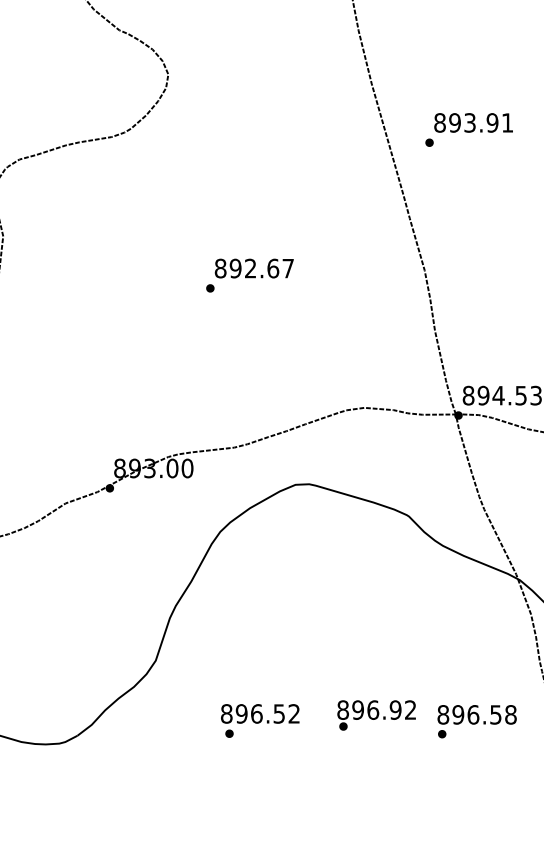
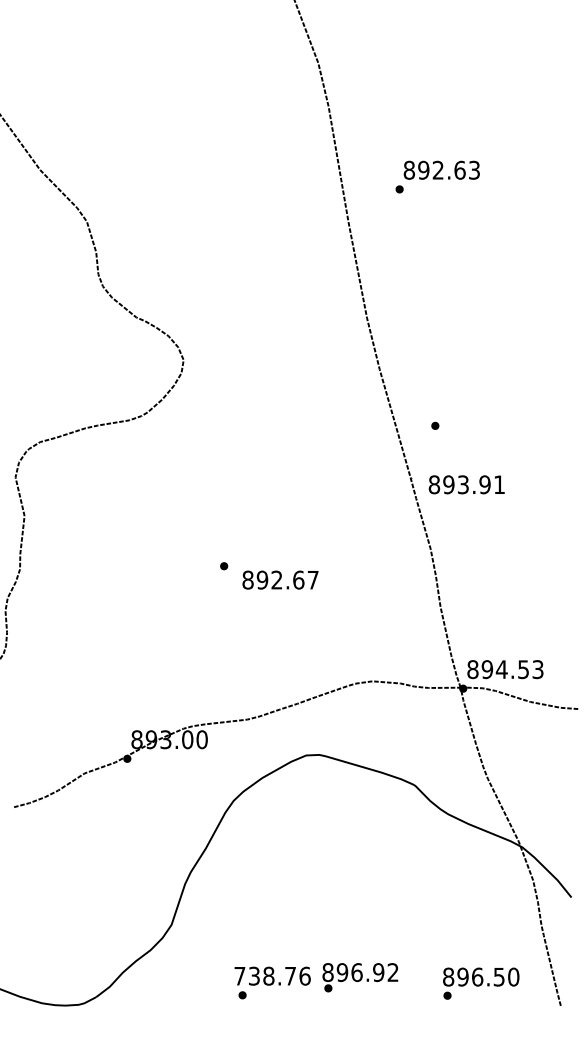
text: (473, 122) -> (466, 484), moved
text: (254, 267) -> (280, 579), moved
text: (260, 713) -> (272, 975), 896.52 -> 738.76
text: (376, 715) -> (360, 977), moved
text: (510, 715) -> (513, 977), 896.58 -> 896.50

